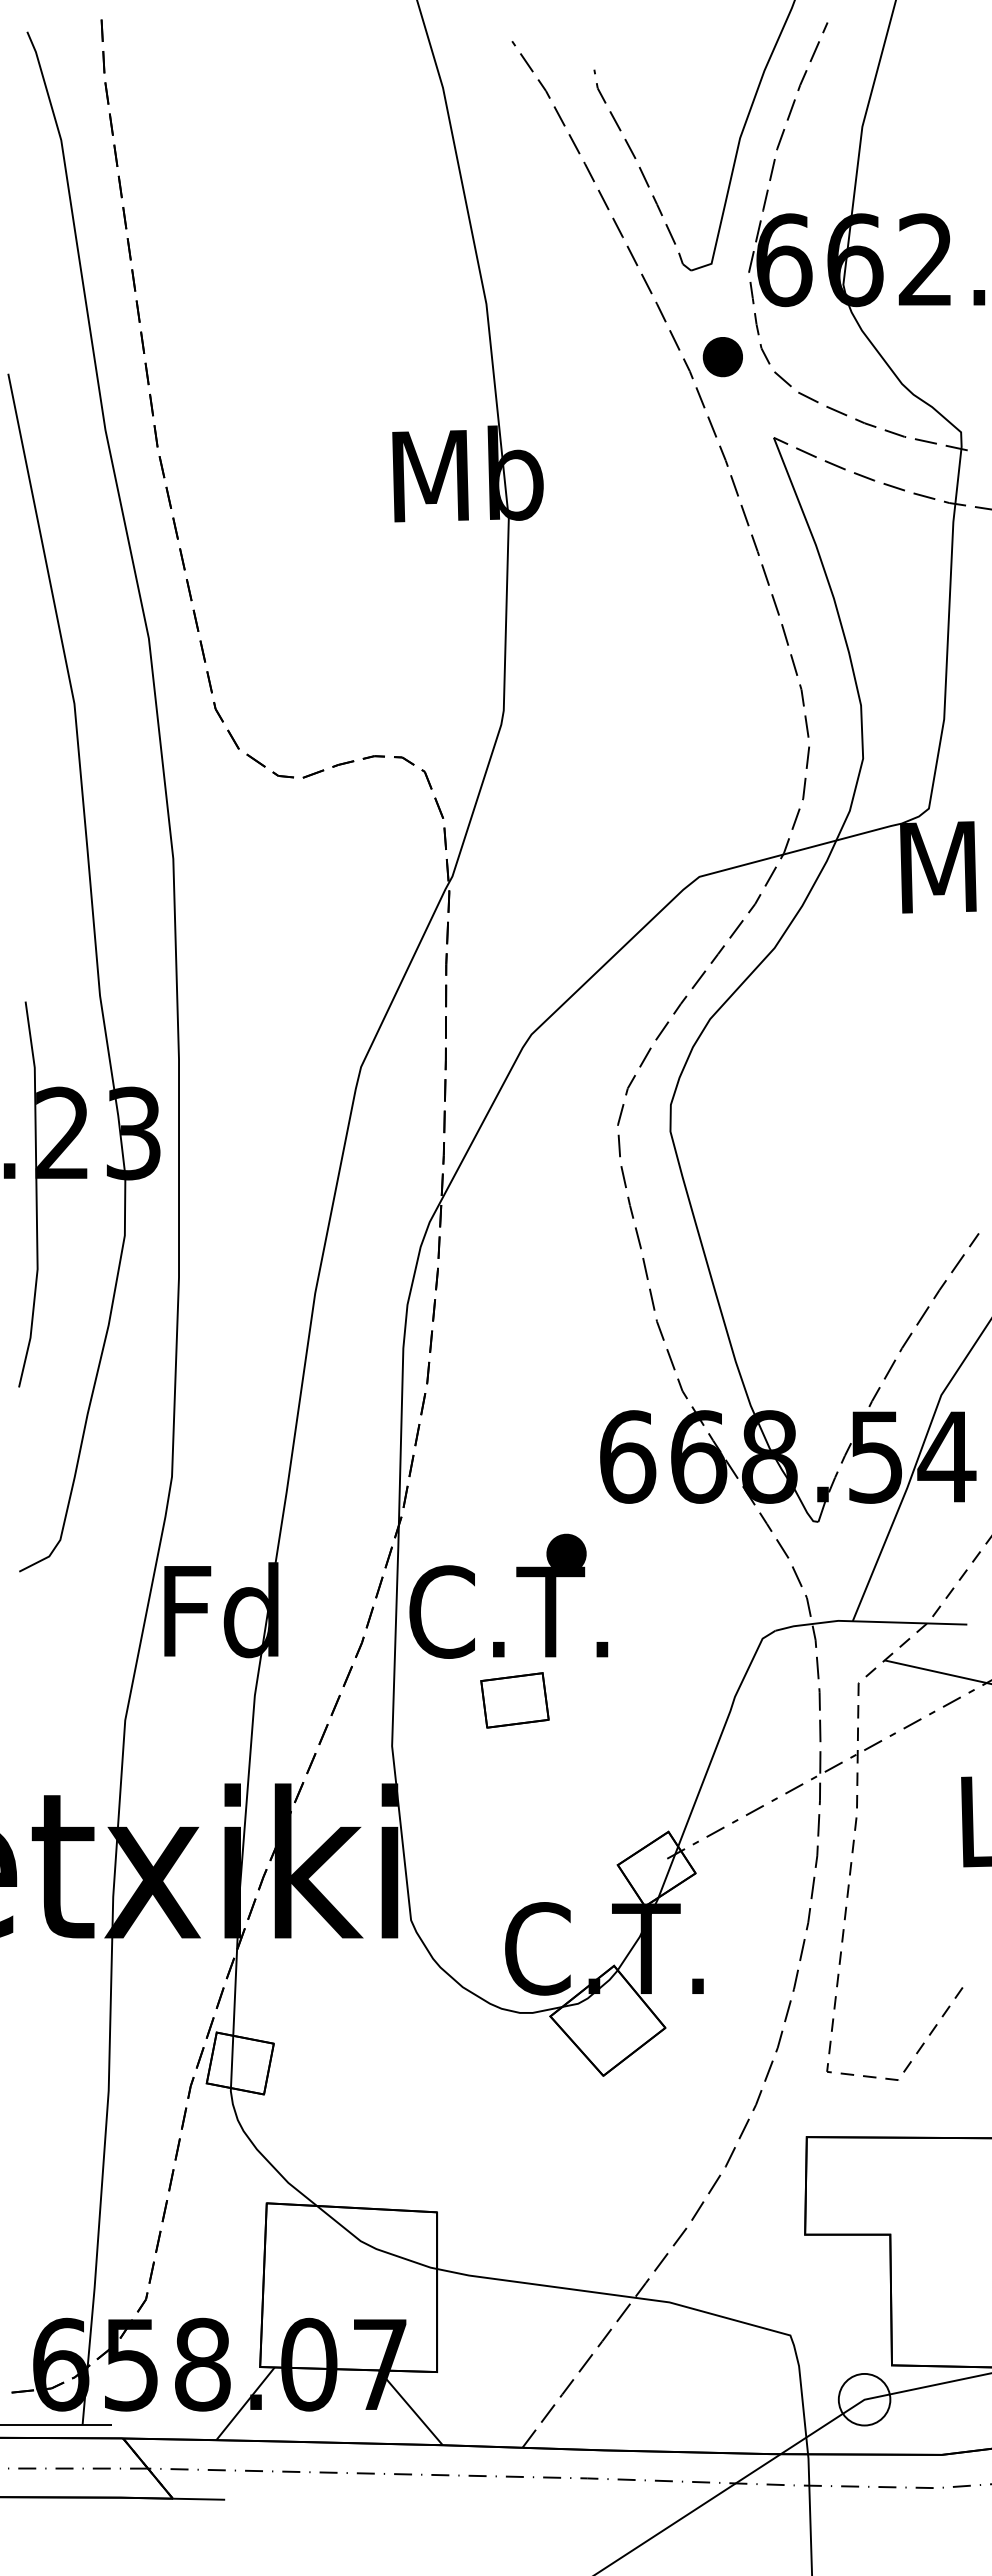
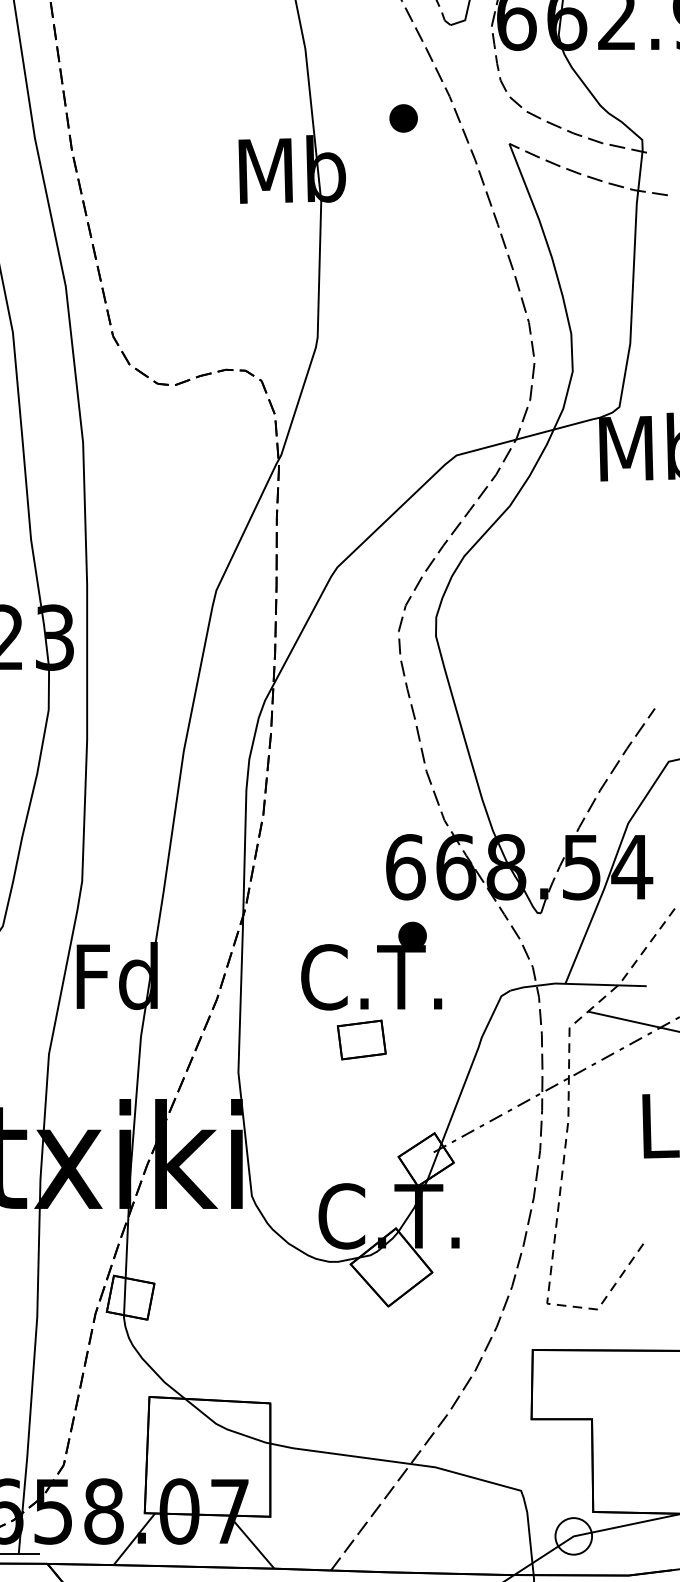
part: (722, 357) -> (403, 118), moved
text: (508, 1595) -> (371, 965), moved
part: (514, 1700) -> (361, 1040), moved

